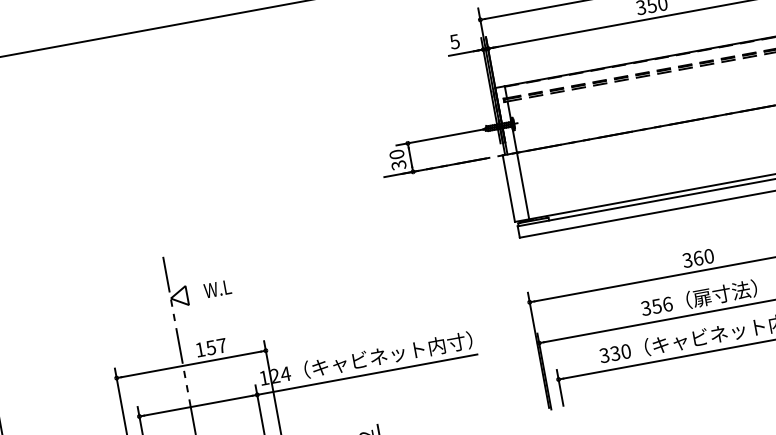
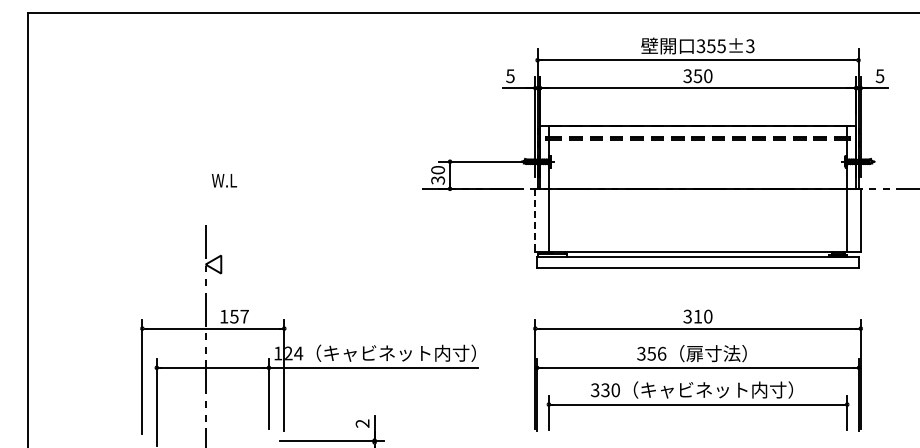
line: (509, 188) -> (535, 220), solid -> dashed
text: (698, 258) -> (698, 316), 360 -> 310
text: (216, 288) -> (223, 180), moved

